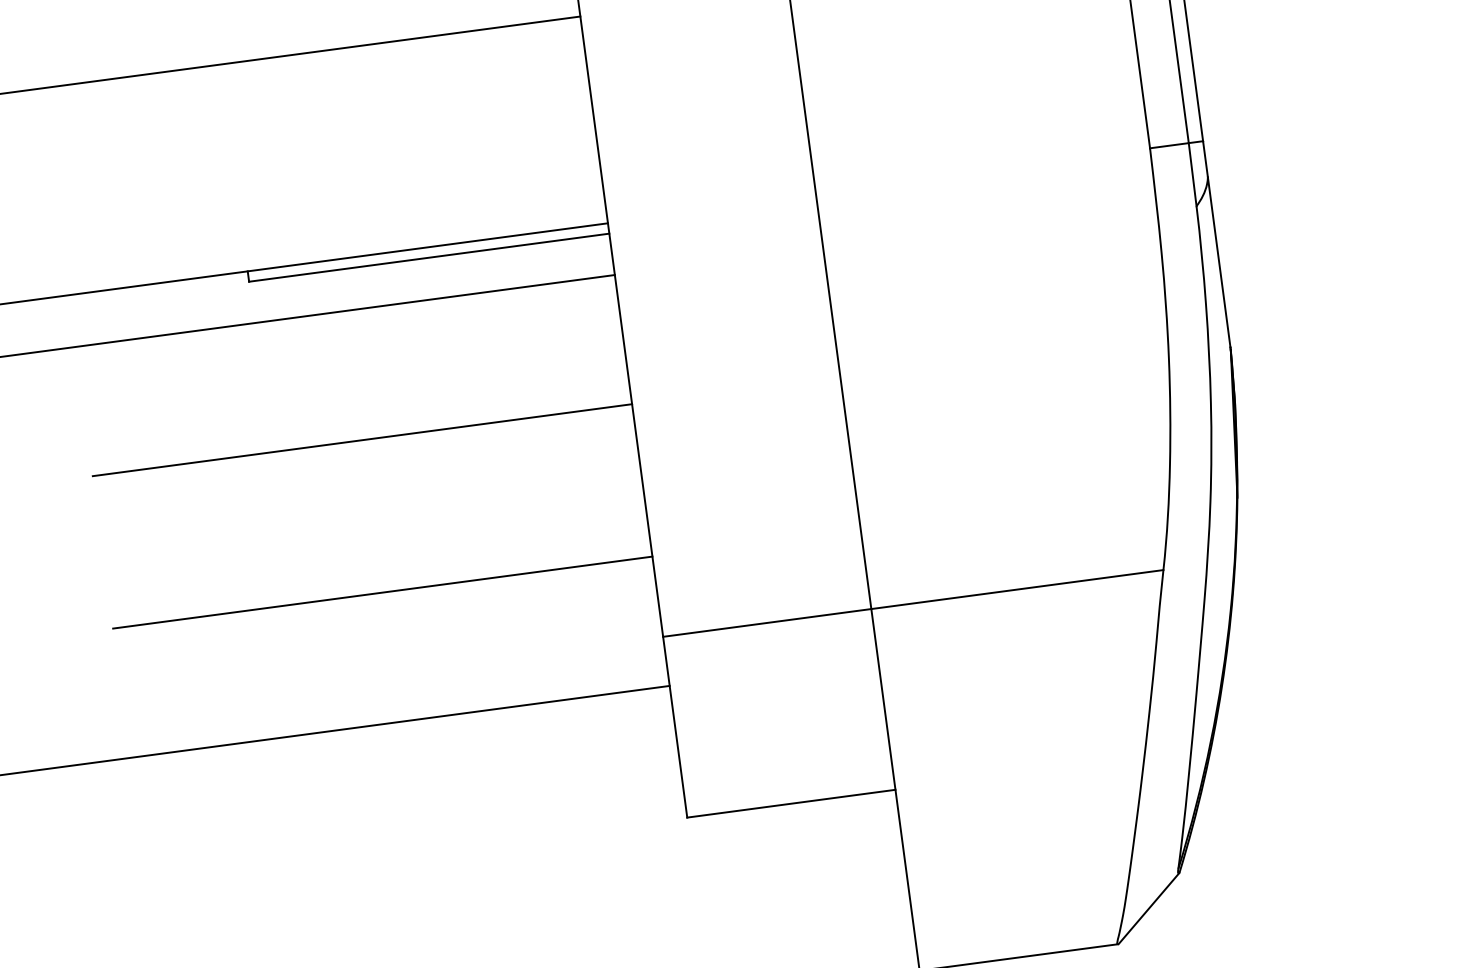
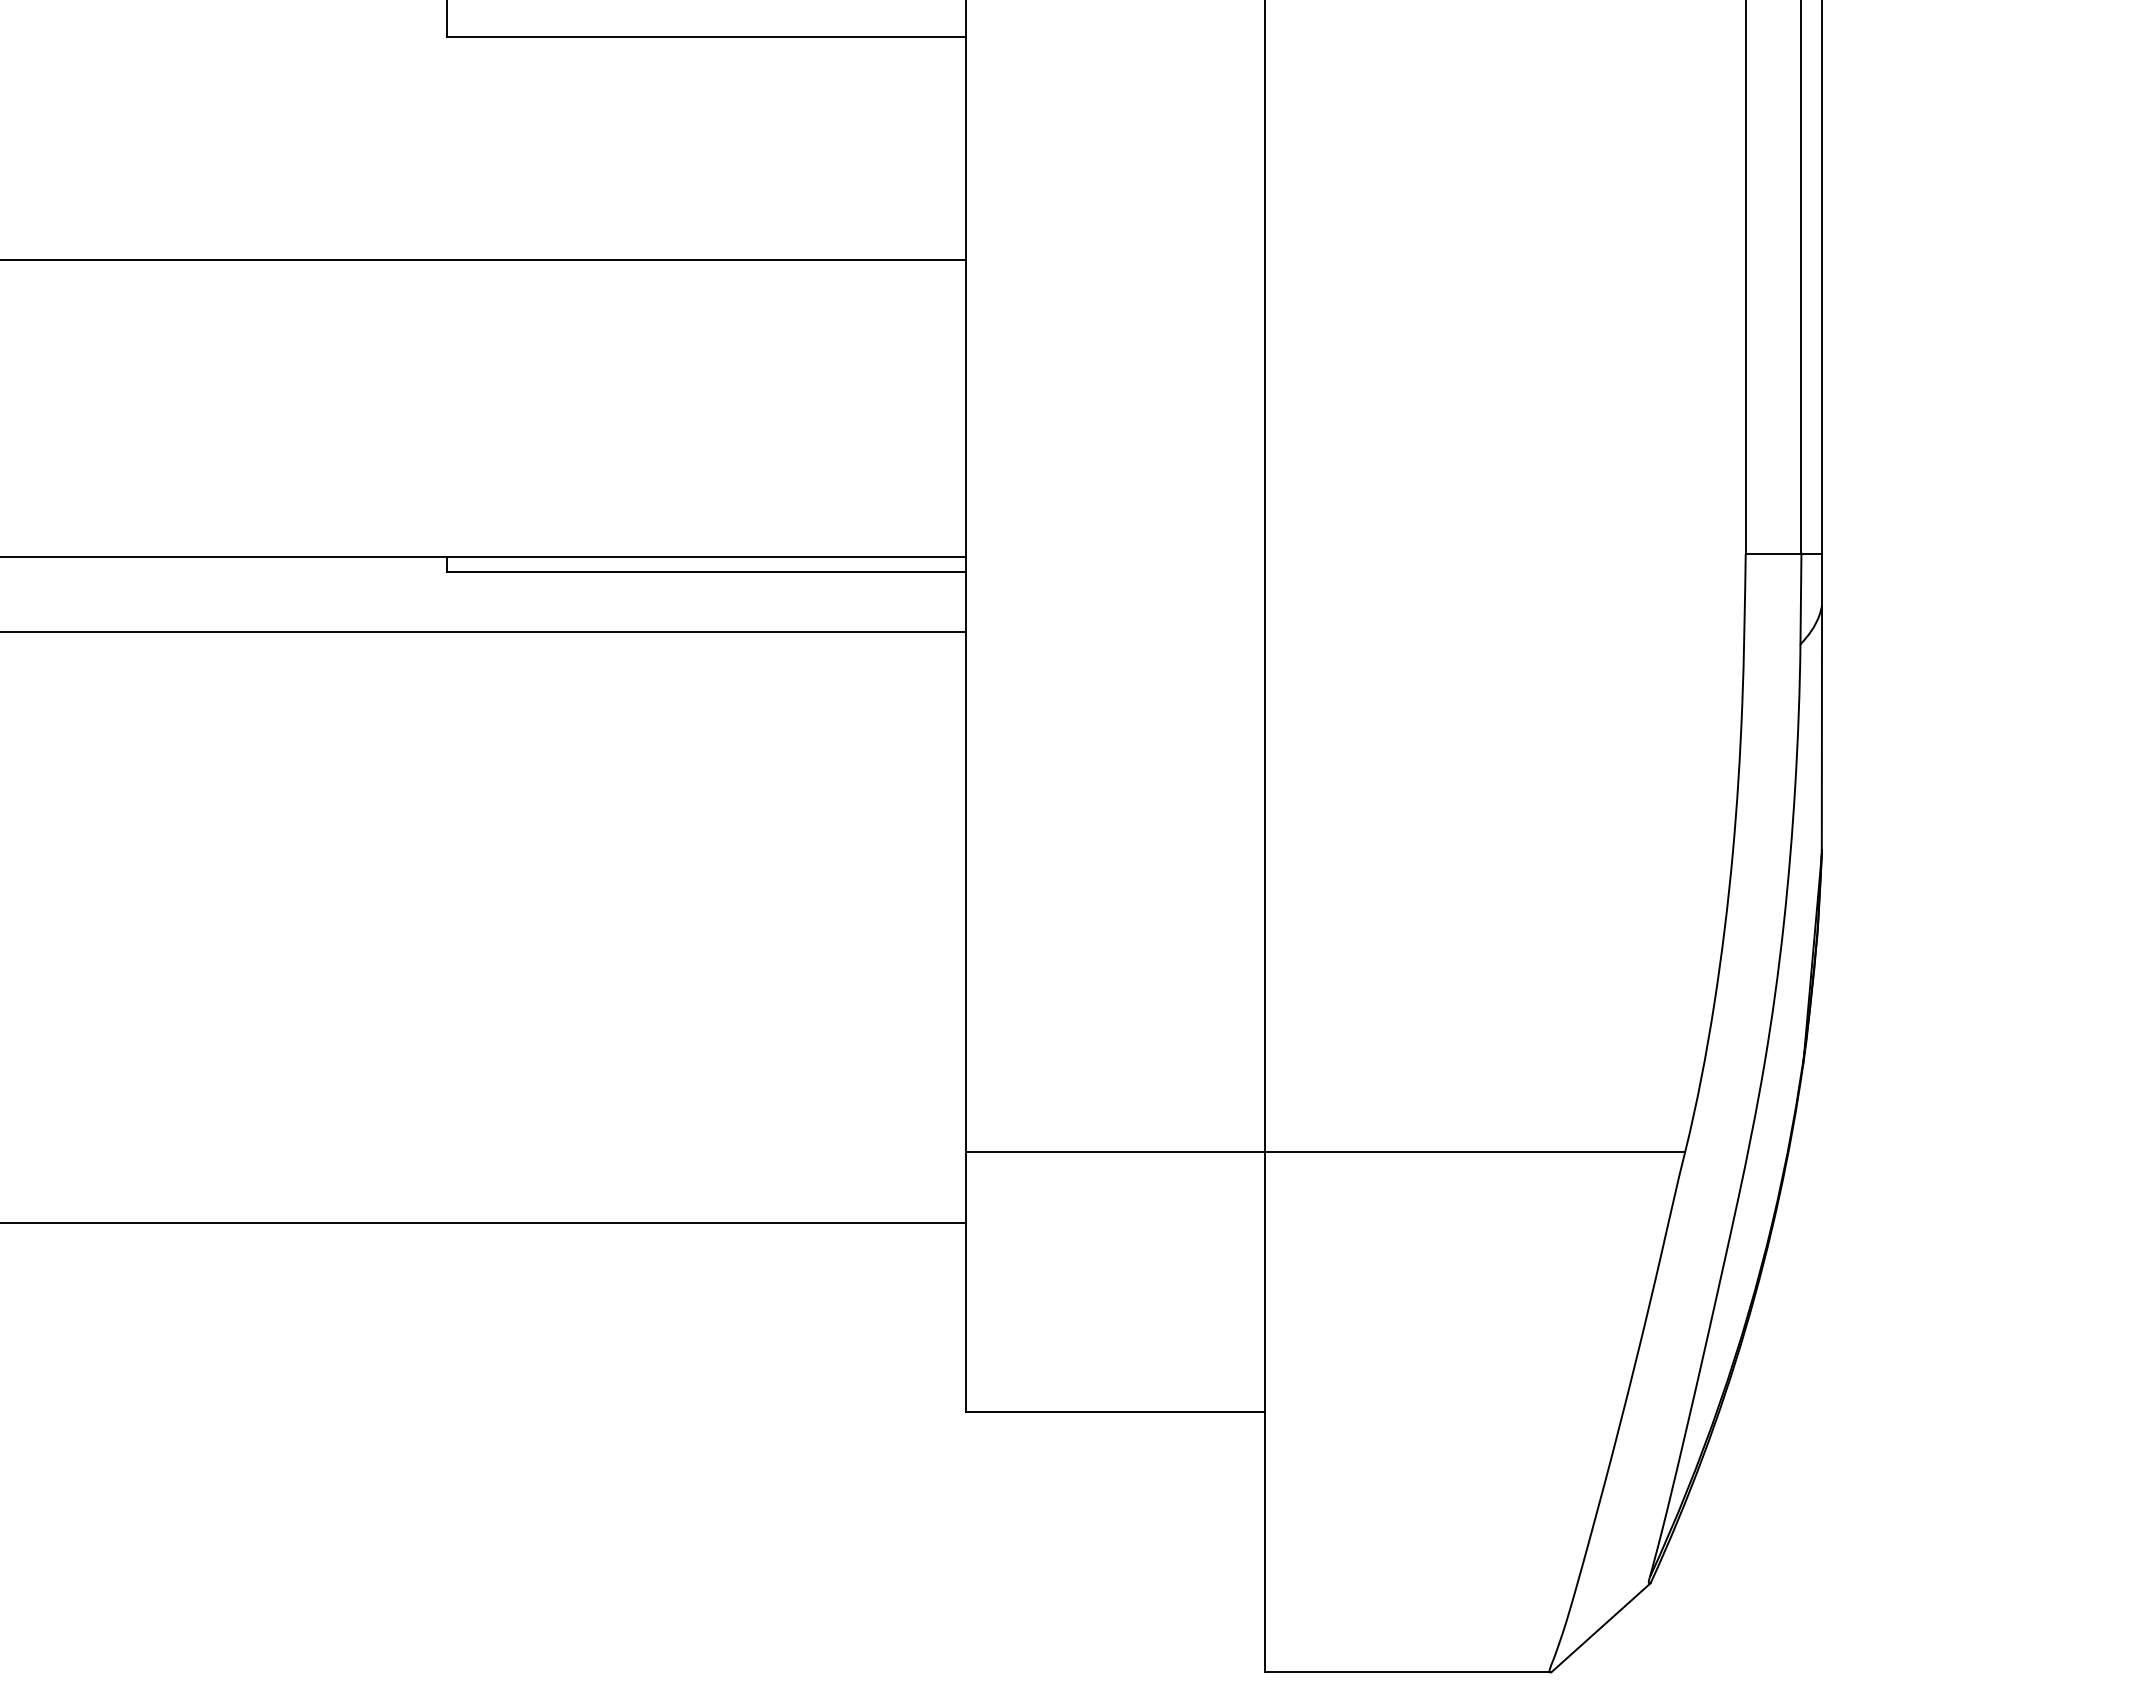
line: (362, 440) -> (577, 817), removed
line: (382, 592) -> (577, 1036), removed

